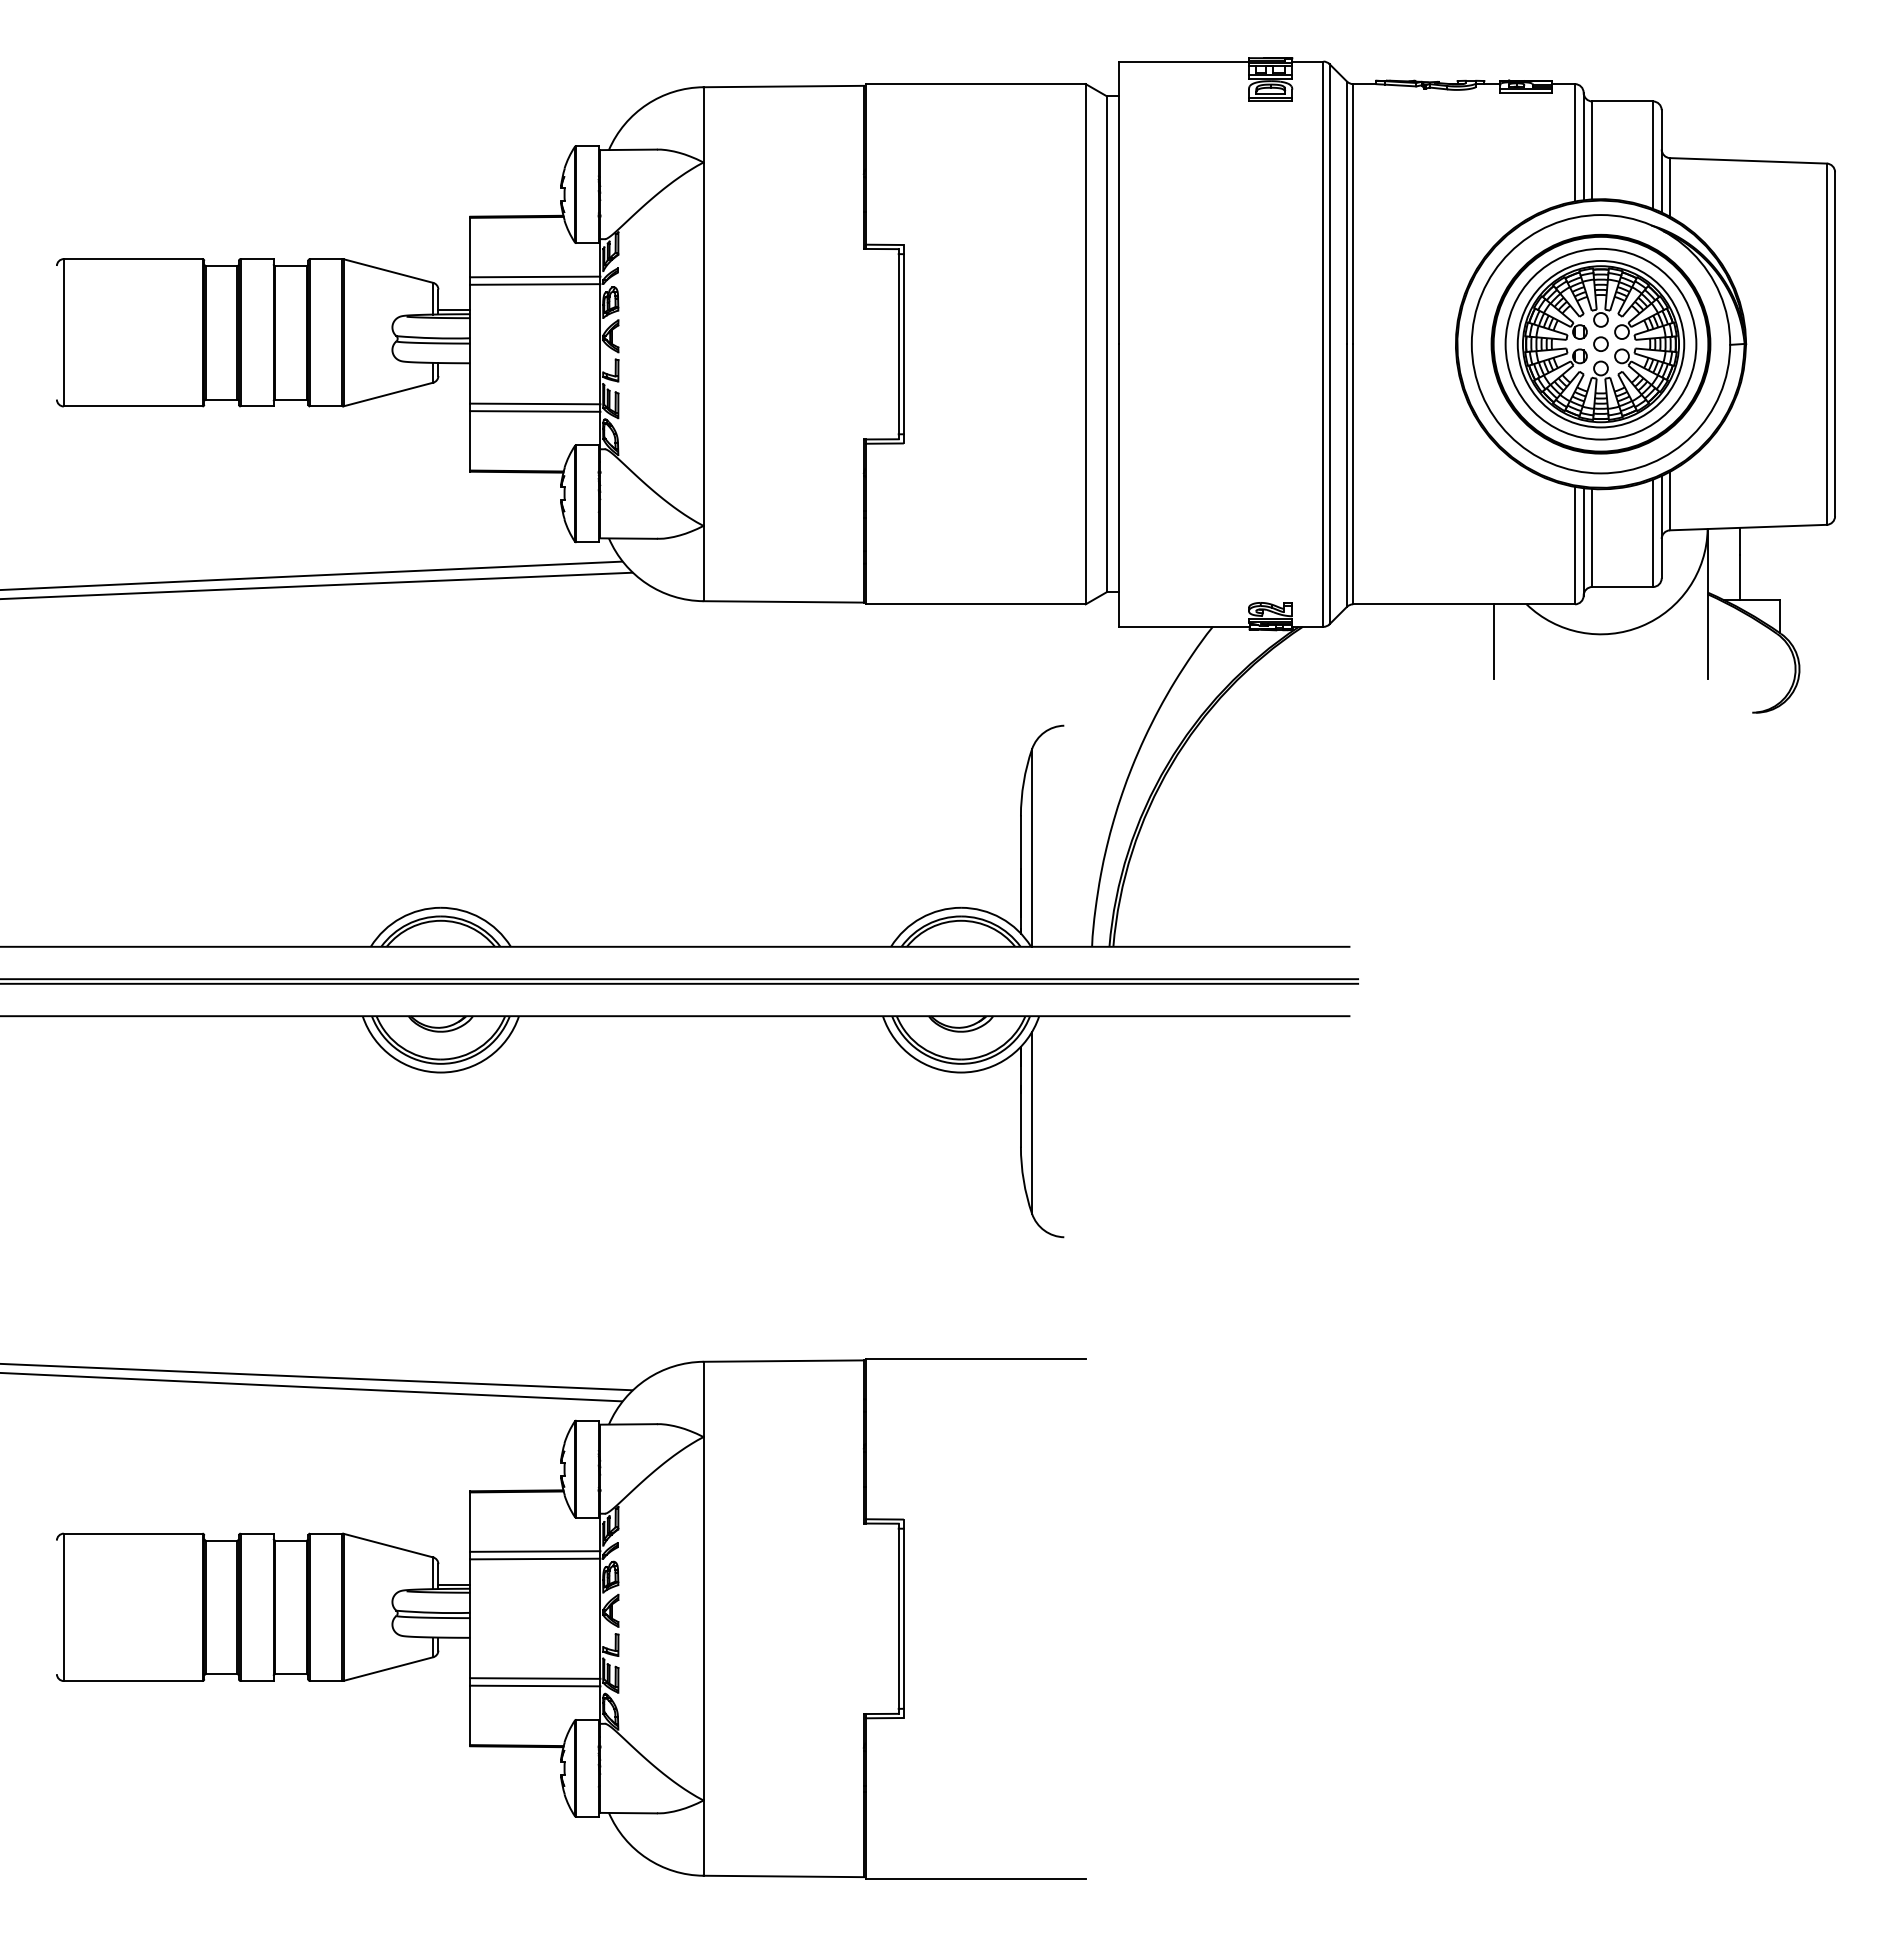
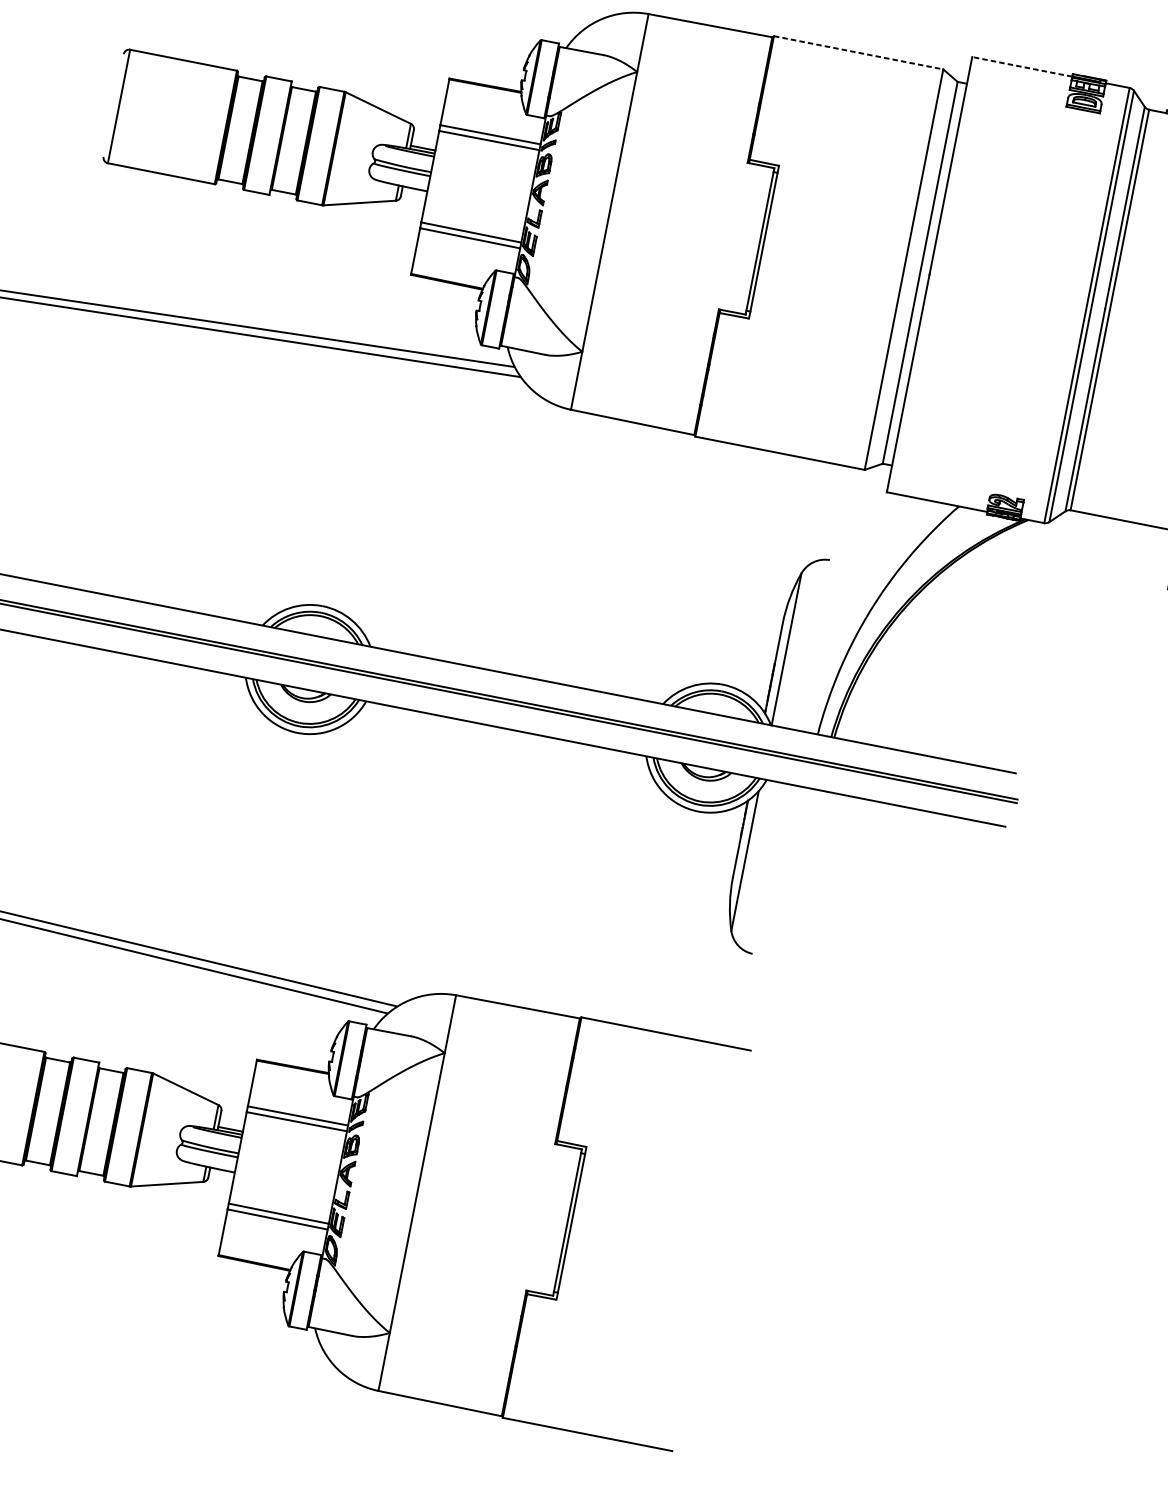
line: (1183, 61) -> (1021, 66), solid -> dashed
line: (976, 84) -> (859, 53), solid -> dashed

